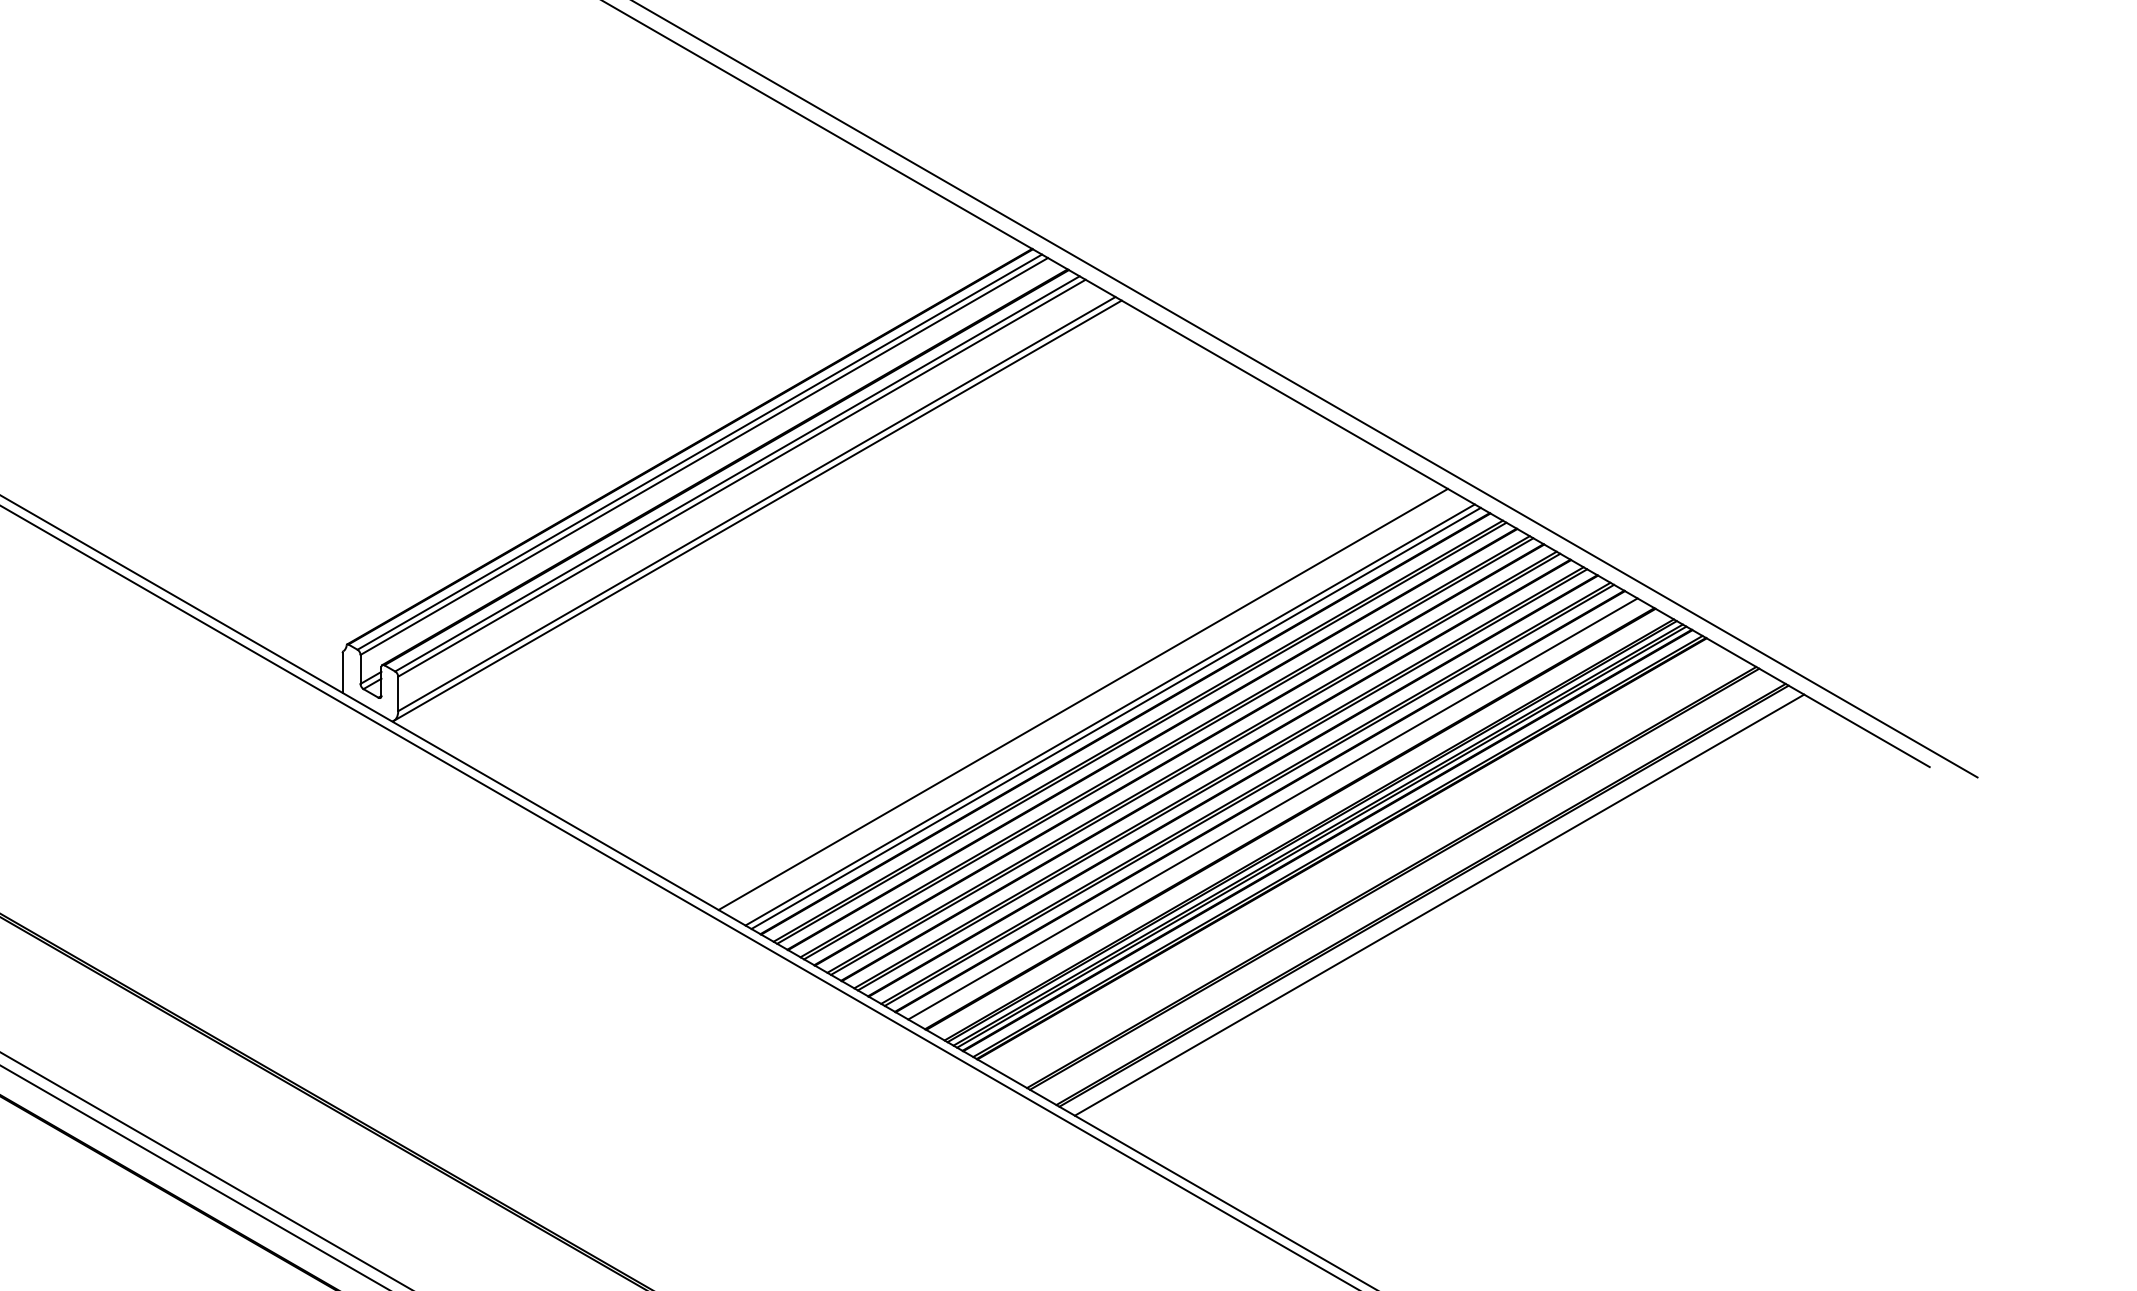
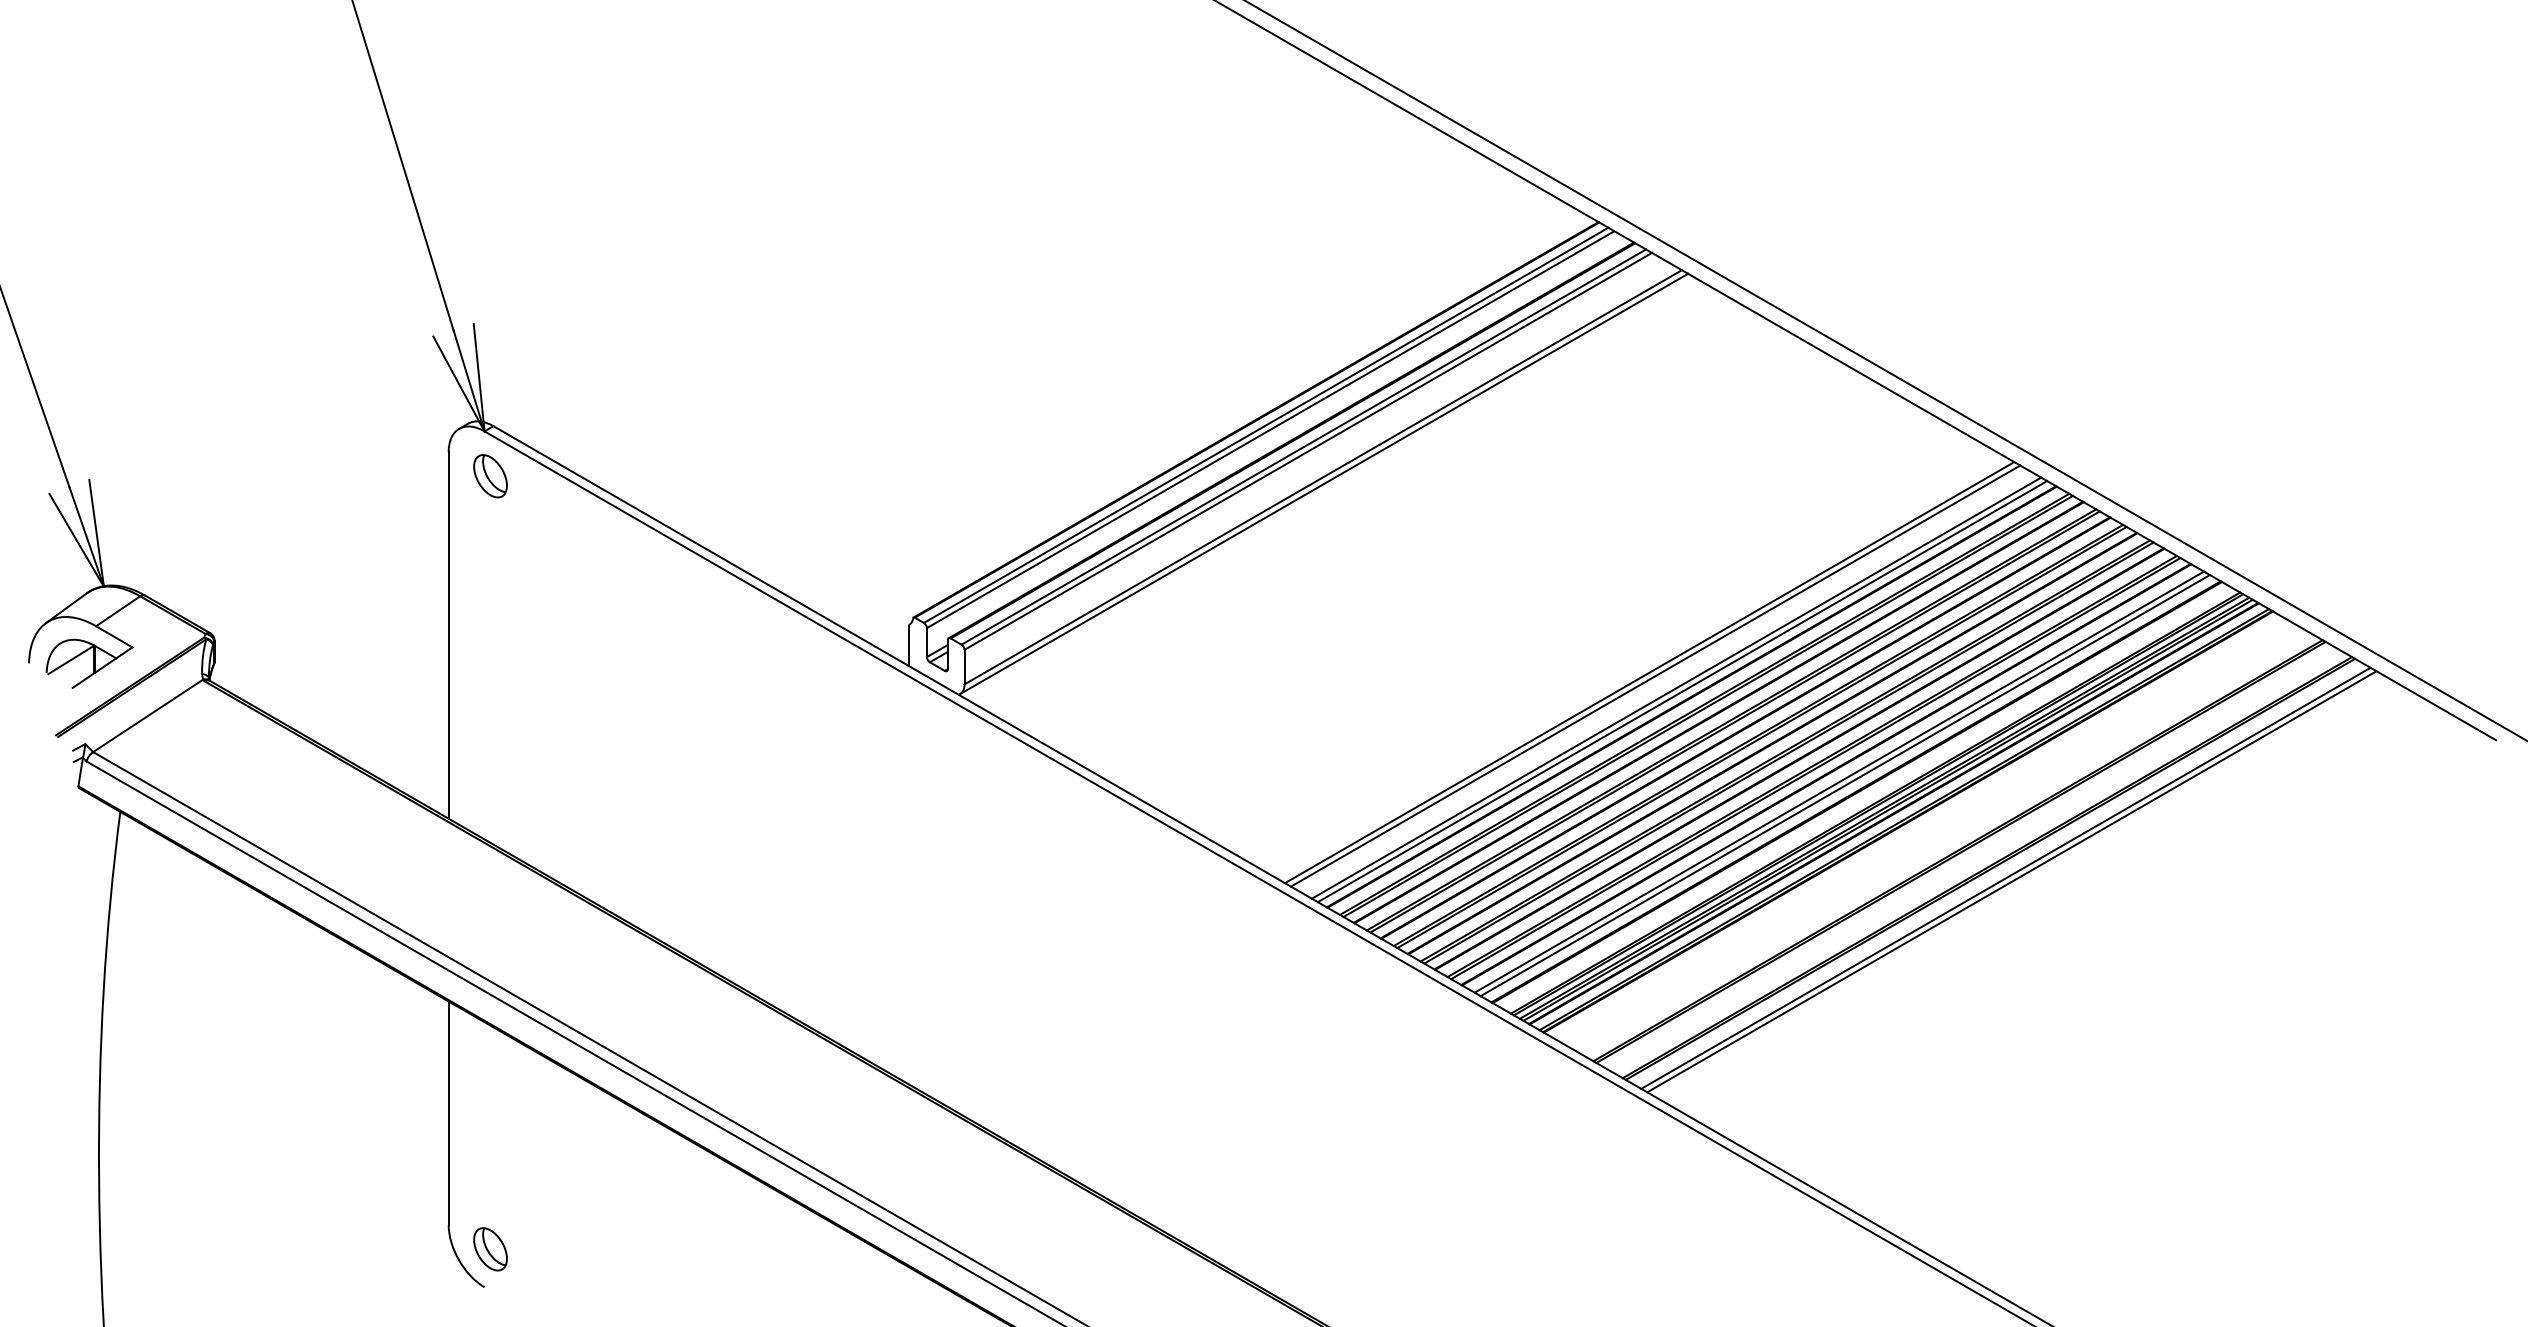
line: (1089, 702) -> (1655, 675), added
line: (1278, 812) -> (1844, 785), added
line: (1445, 908) -> (2011, 881), added

